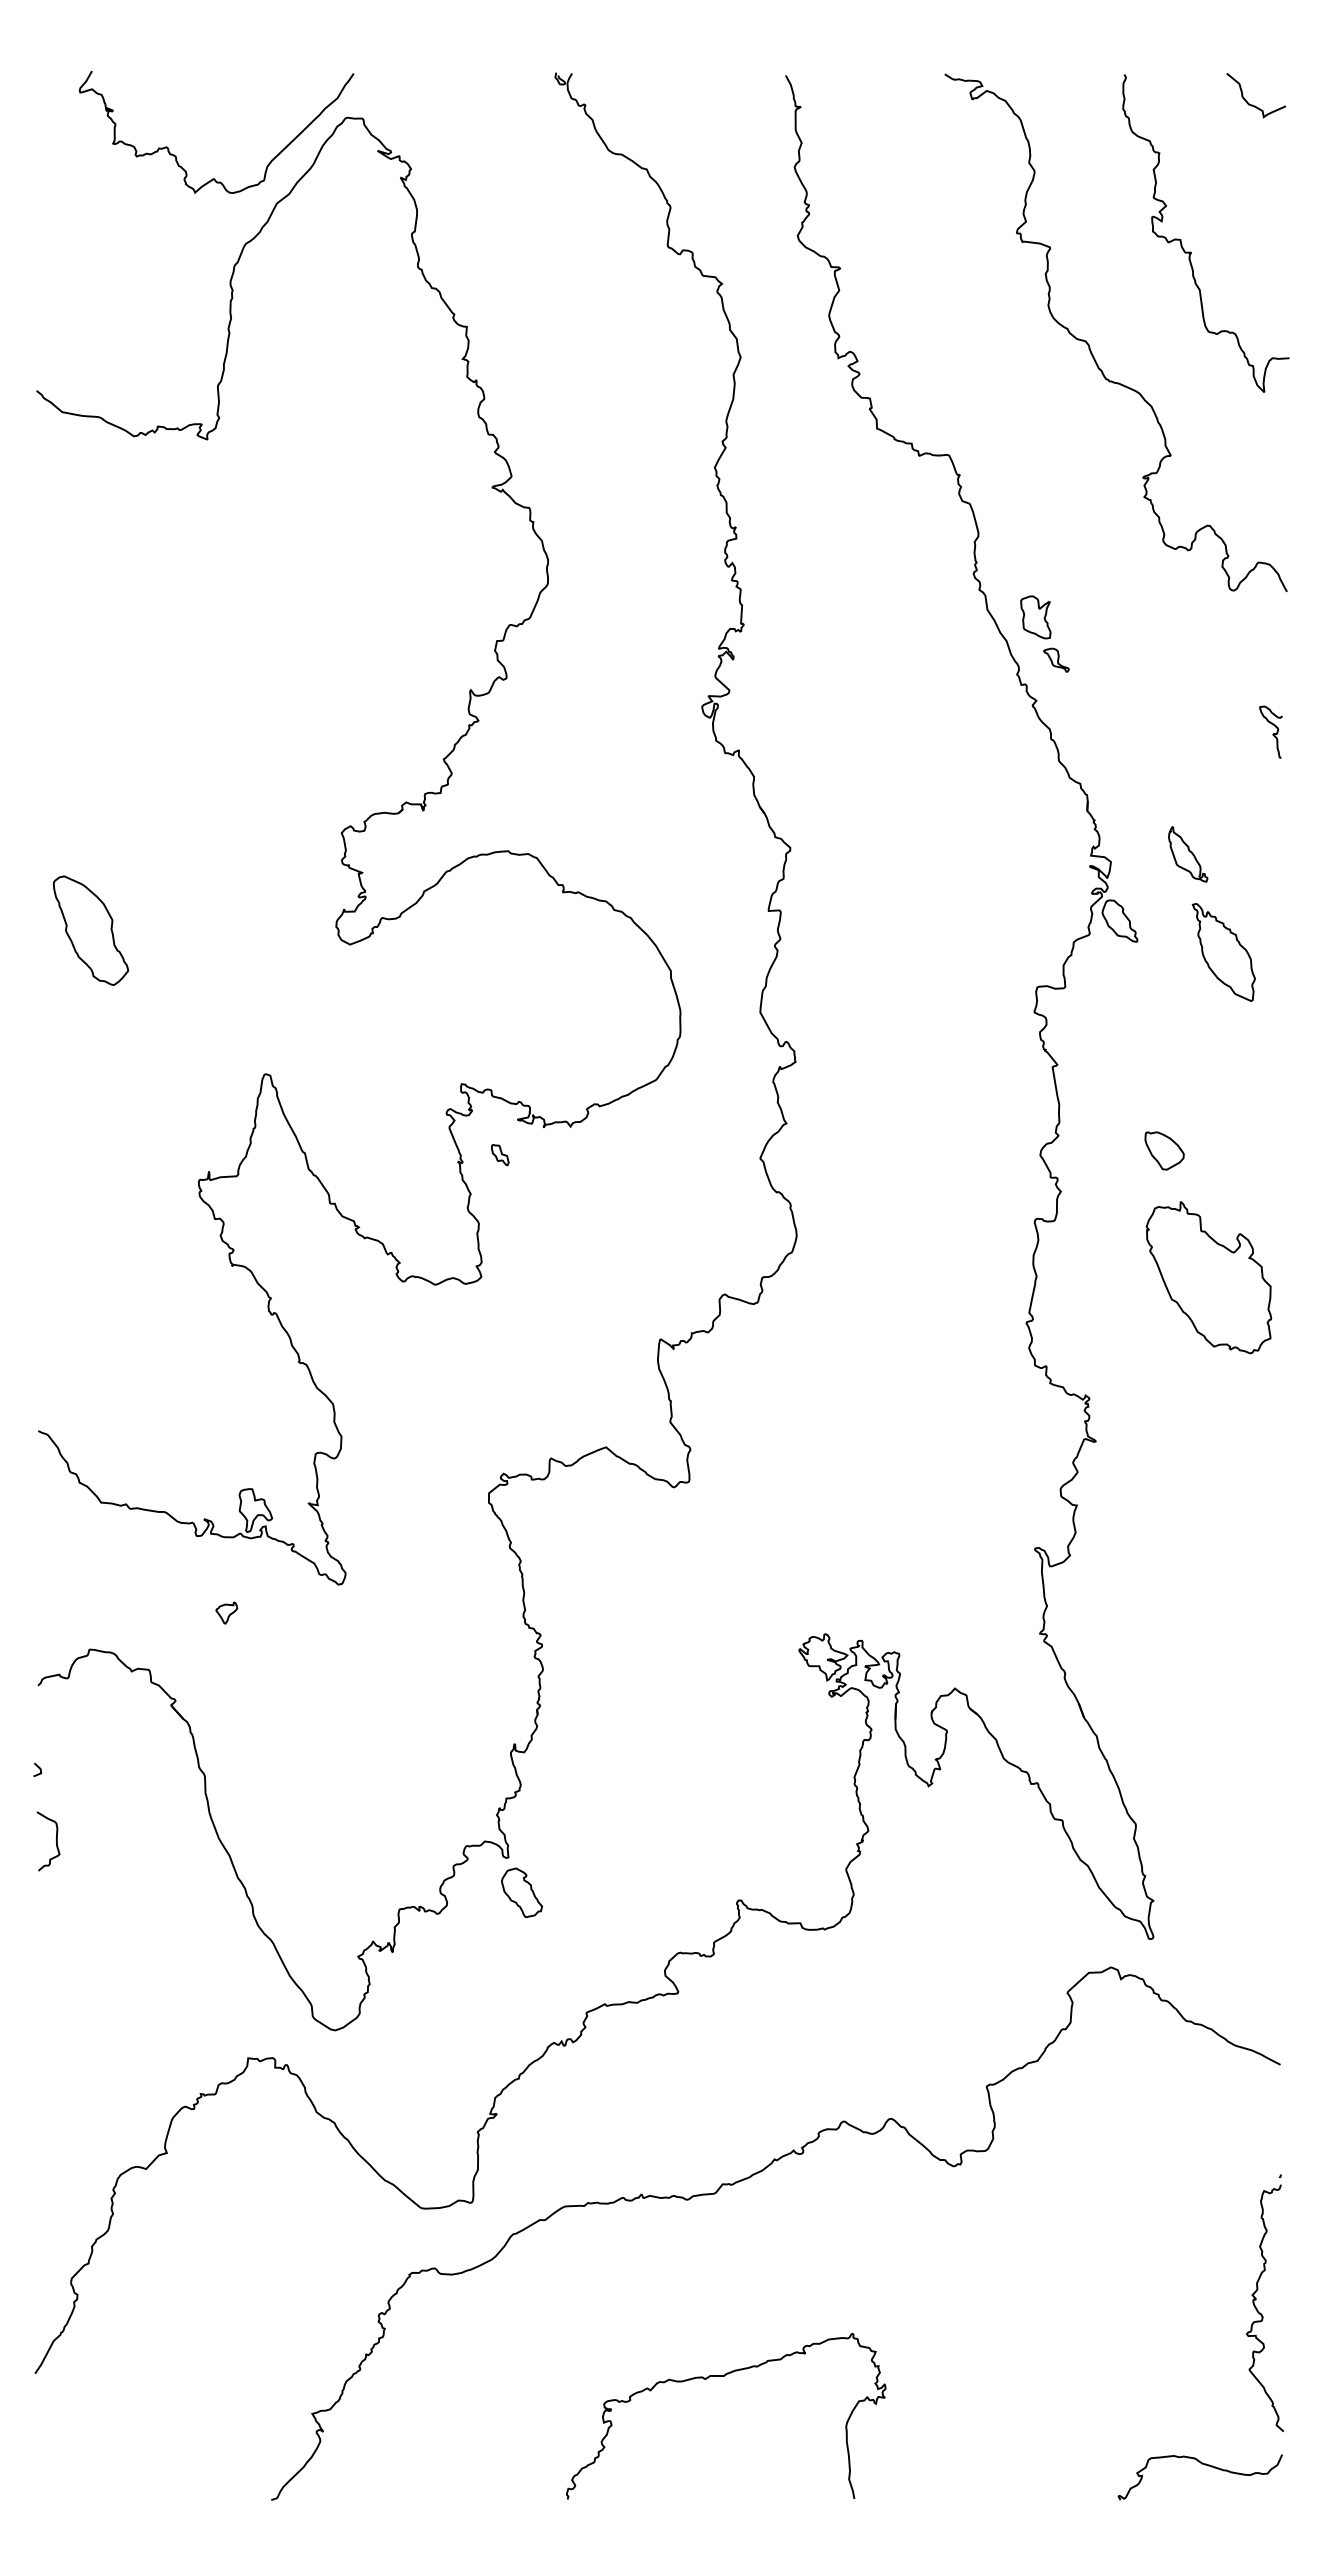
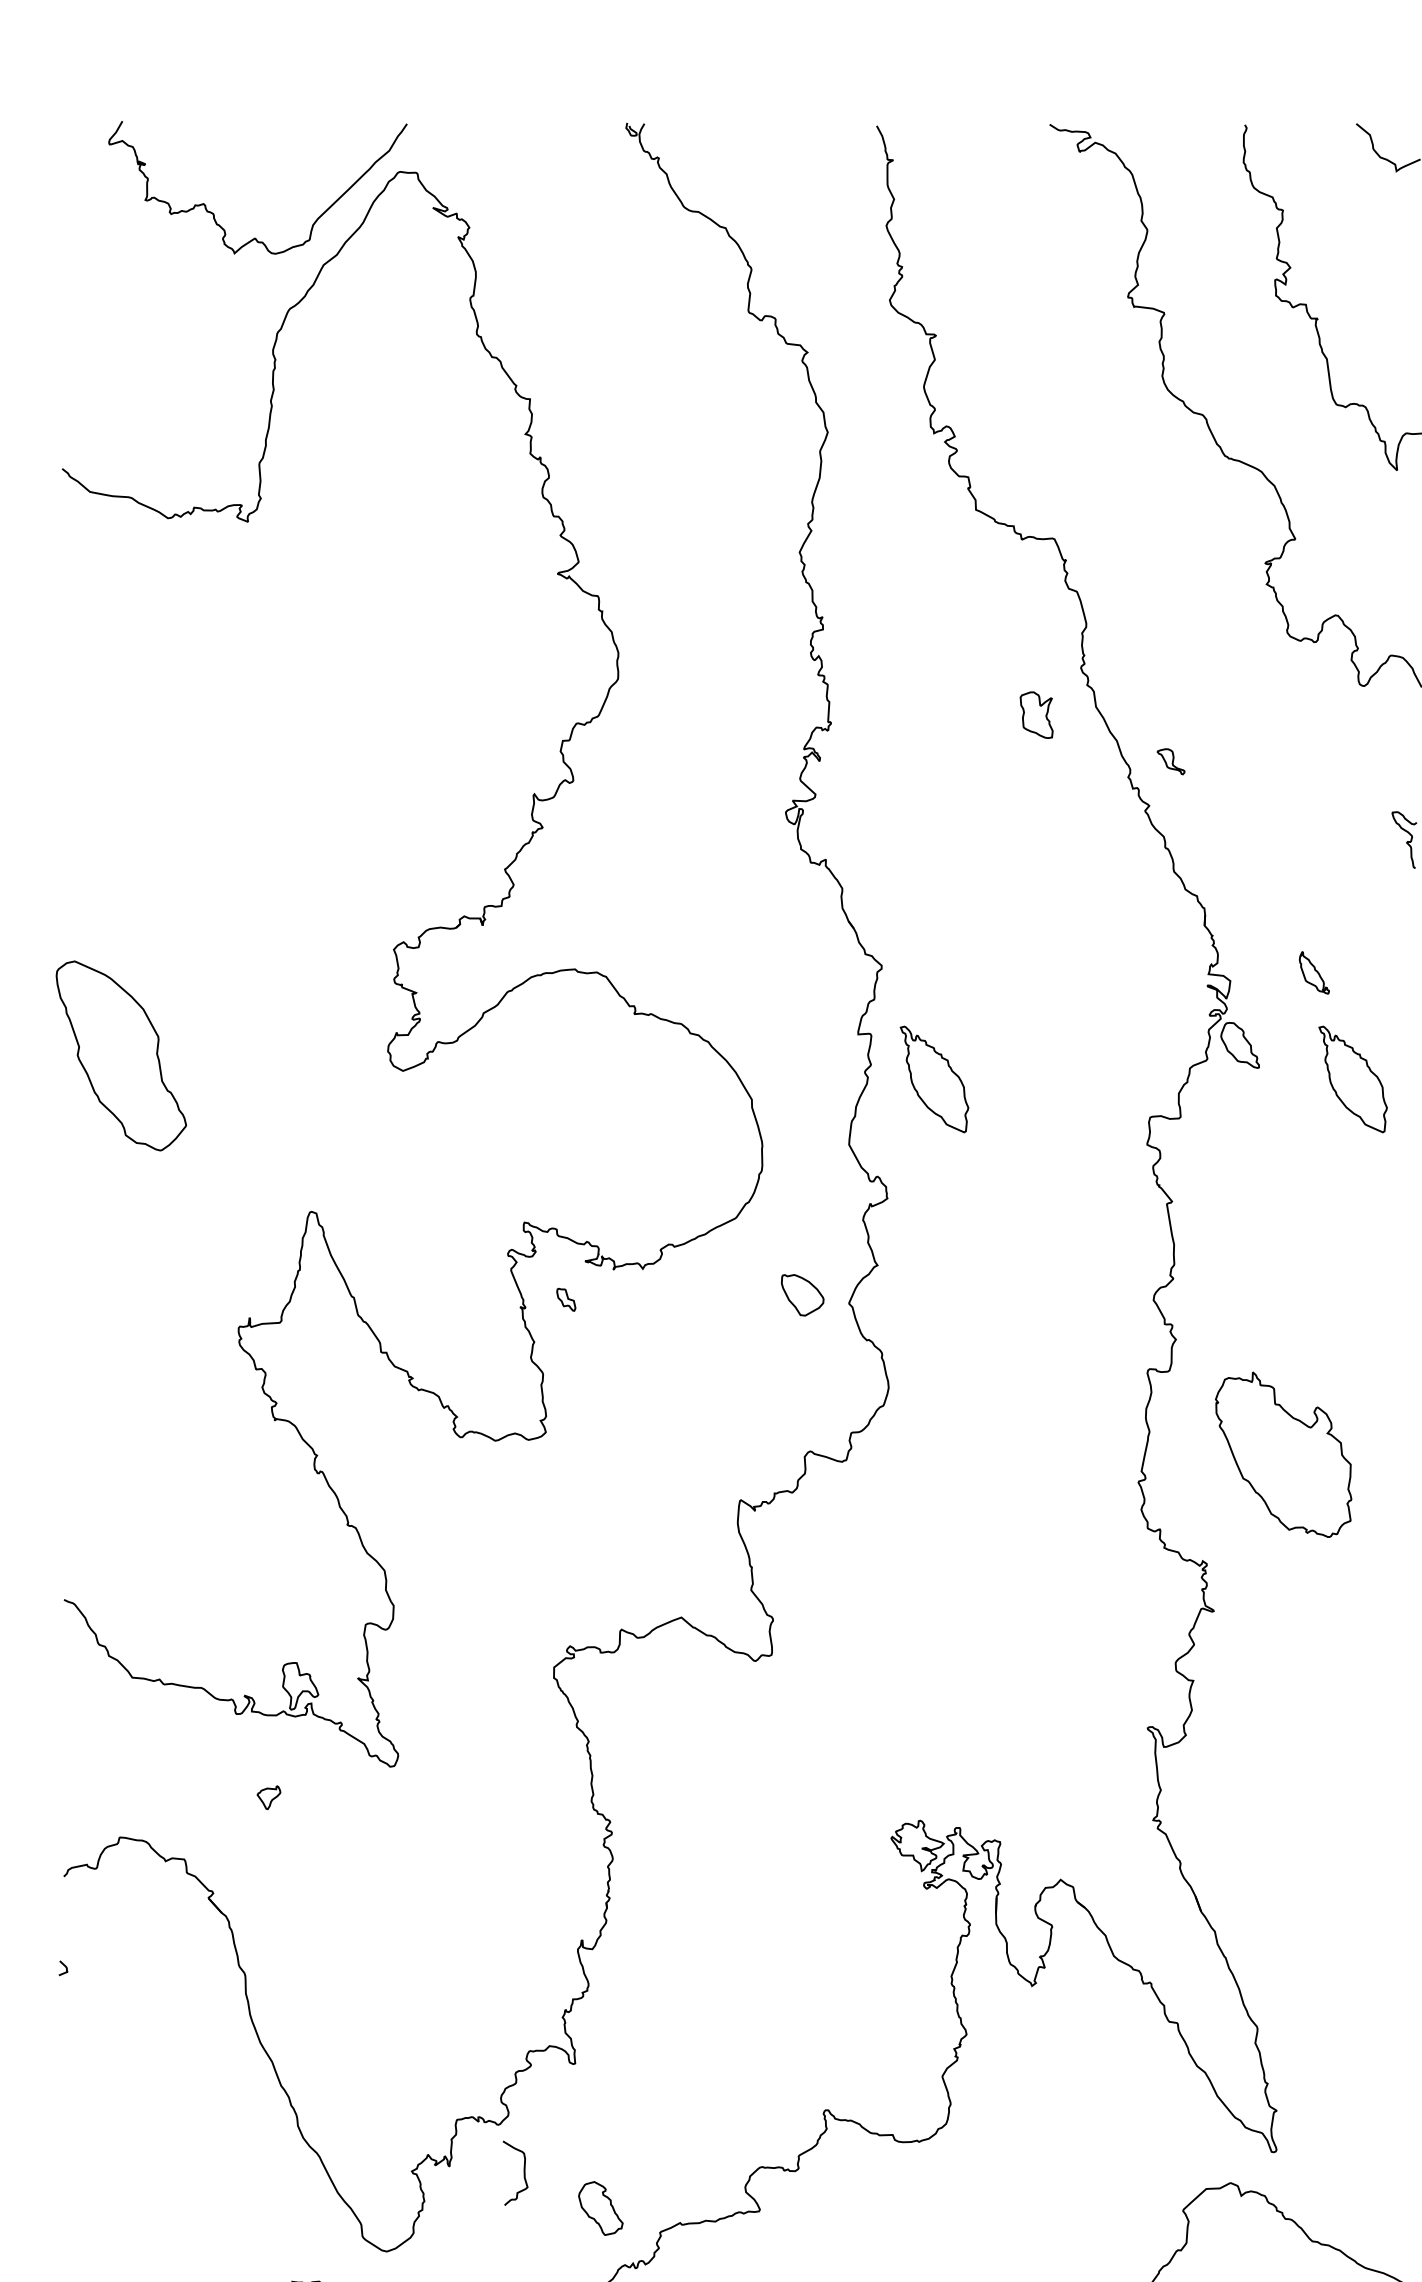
part: (1035, 617) -> (1036, 715), moved
part: (1188, 854) -> (1314, 972), size x0.7
part: (90, 930) -> (120, 1055), size x1.6
part: (838, 952) -> (934, 1079), added
part: (1164, 1150) -> (802, 1294), moved
part: (1208, 1277) -> (1283, 1454), moved
curve: (55, 1839) -> (523, 2171), moved
part: (521, 1892) -> (600, 2208), moved

